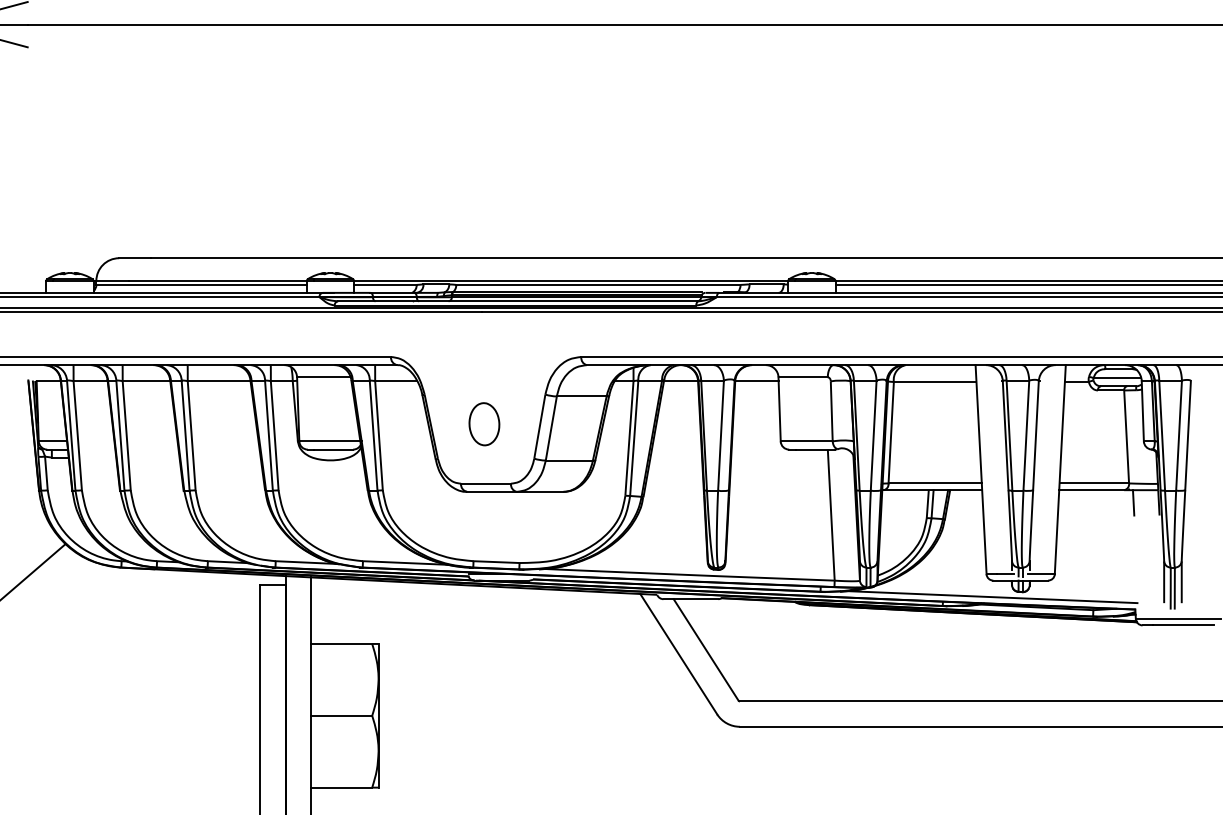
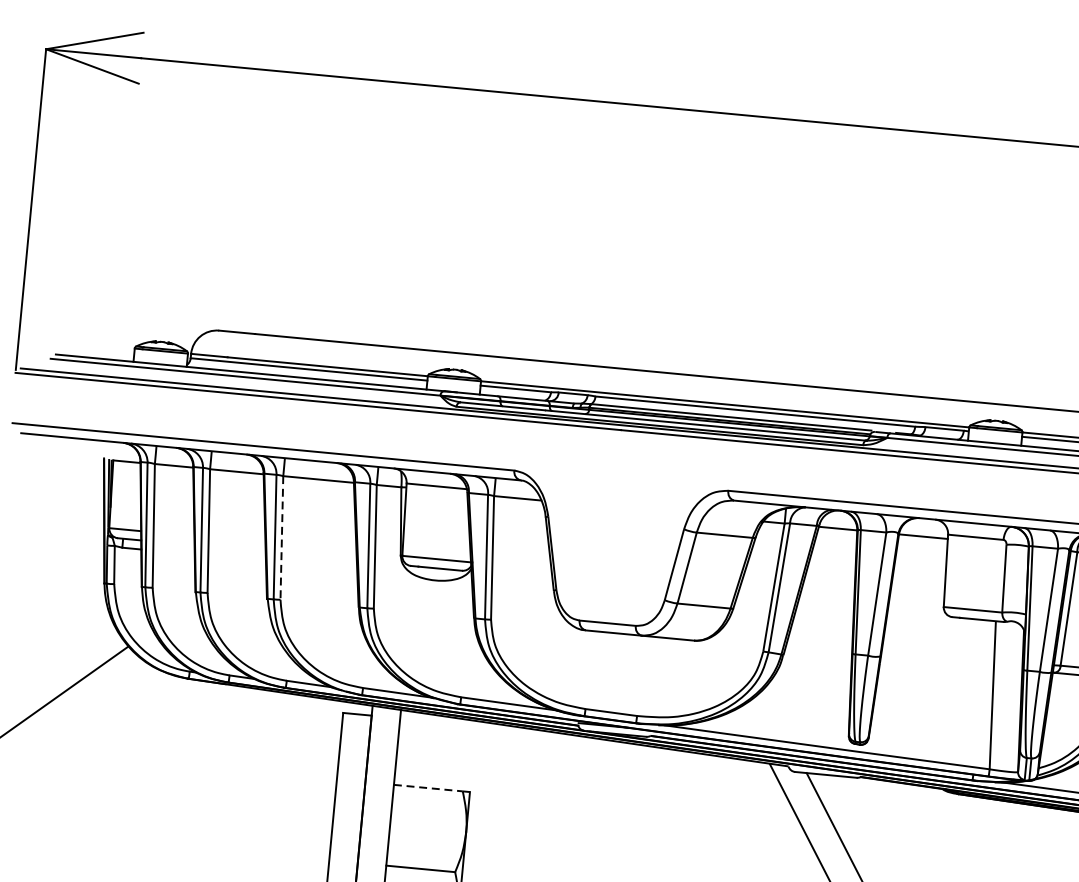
part: (484, 424) -> (612, 556), removed
line: (191, 435) -> (281, 537), solid -> dashed
line: (341, 643) -> (428, 787), solid -> dashed

